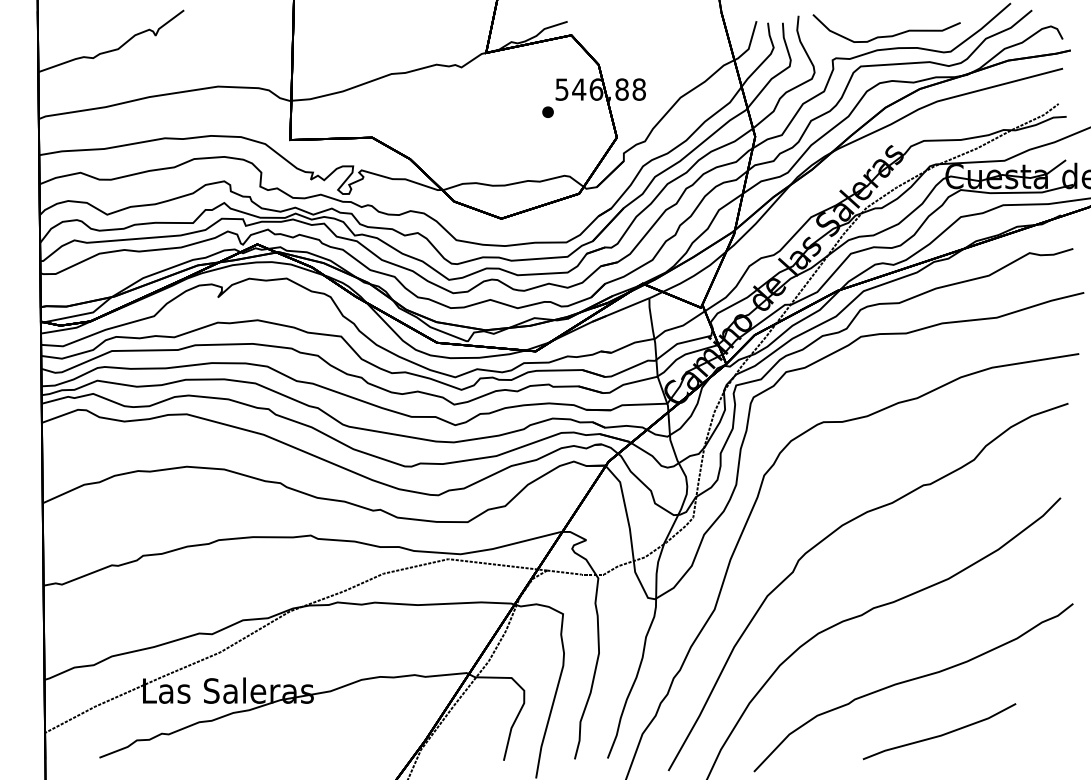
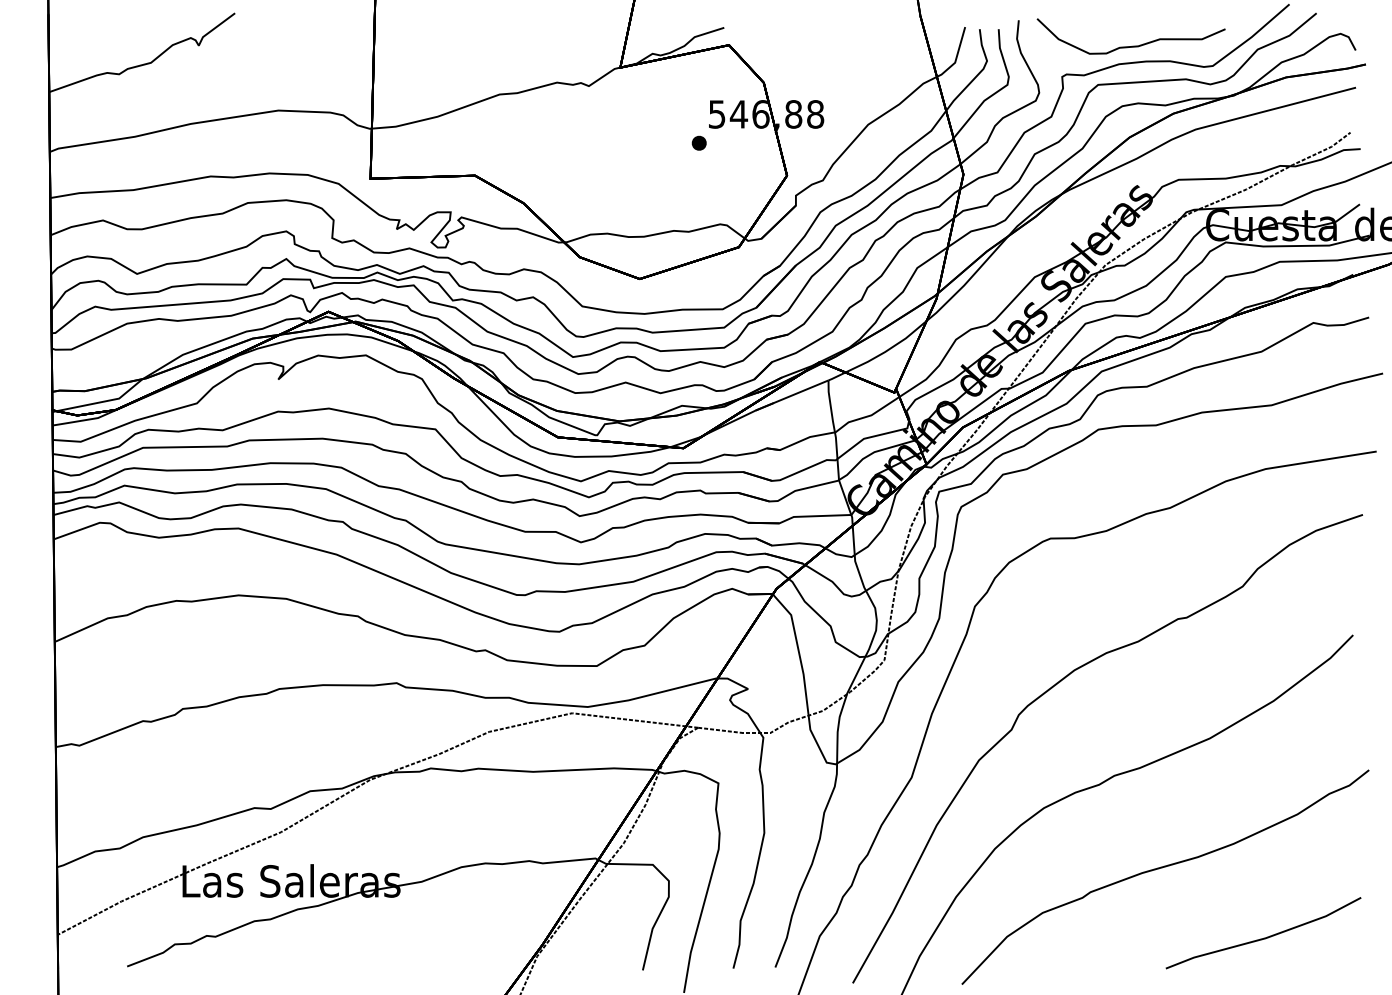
part: (939, 731) -> (1263, 933), moved

